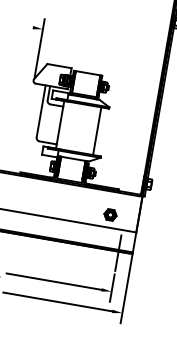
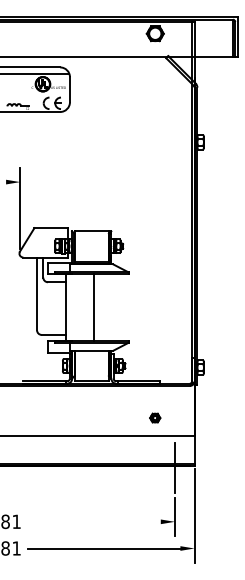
line: (97, 131) -> (93, 307), moved
part: (109, 214) -> (154, 417), size x0.6
line: (54, 281) -> (94, 521), removed

